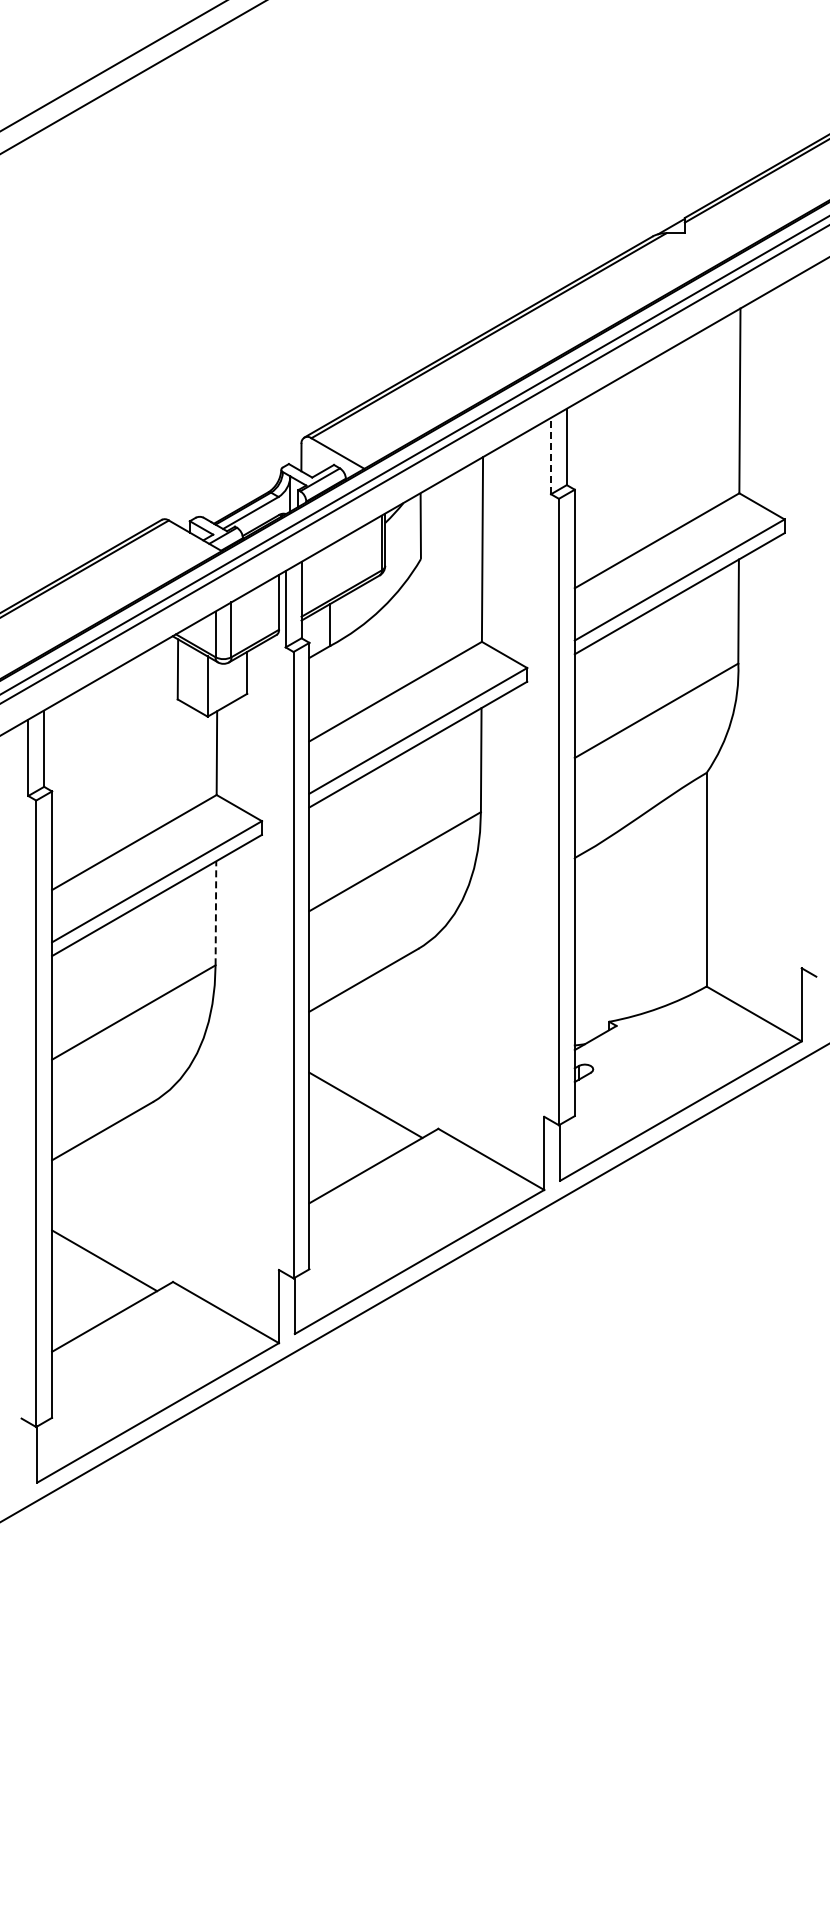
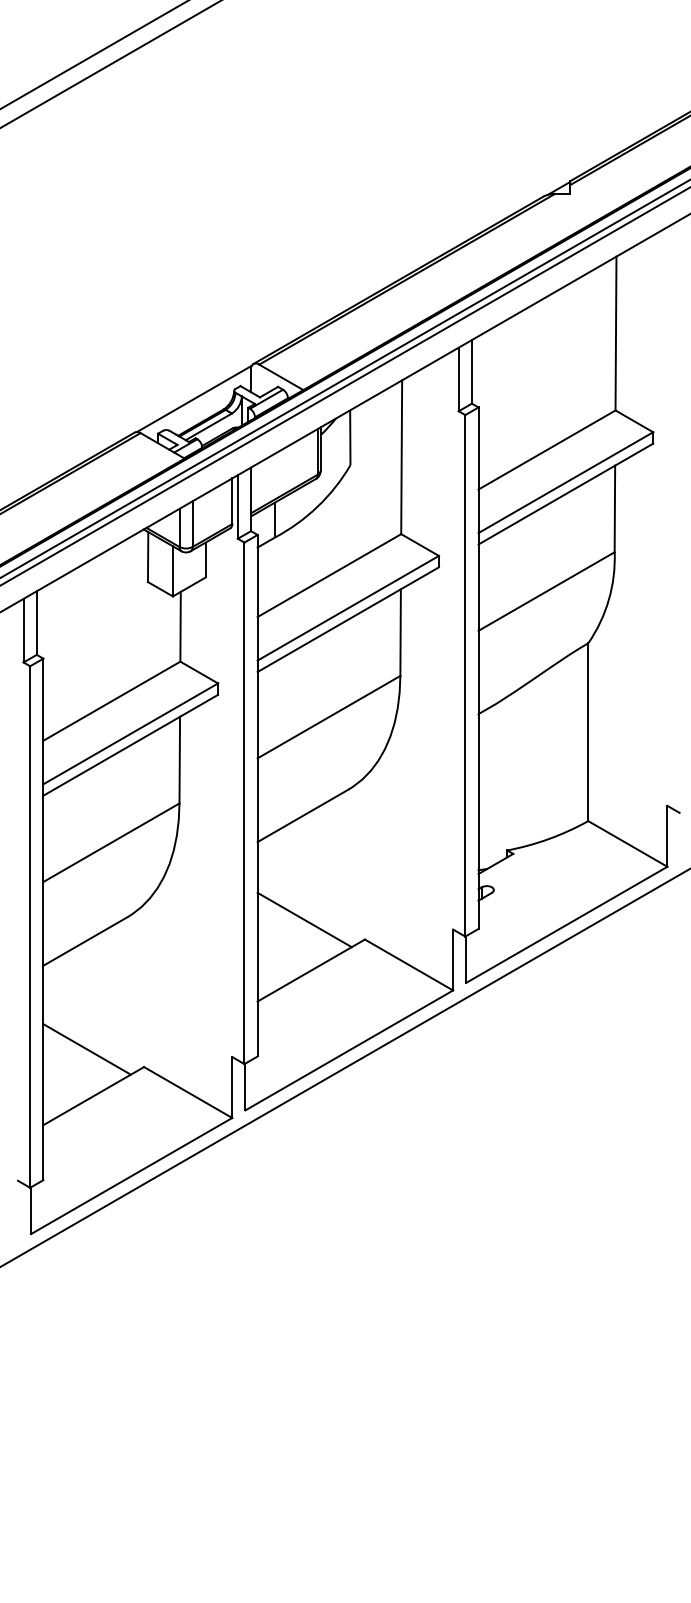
line: (551, 455) -> (459, 379), dashed -> solid
line: (233, 479) -> (194, 398), added
line: (215, 912) -> (179, 759), dashed -> solid

